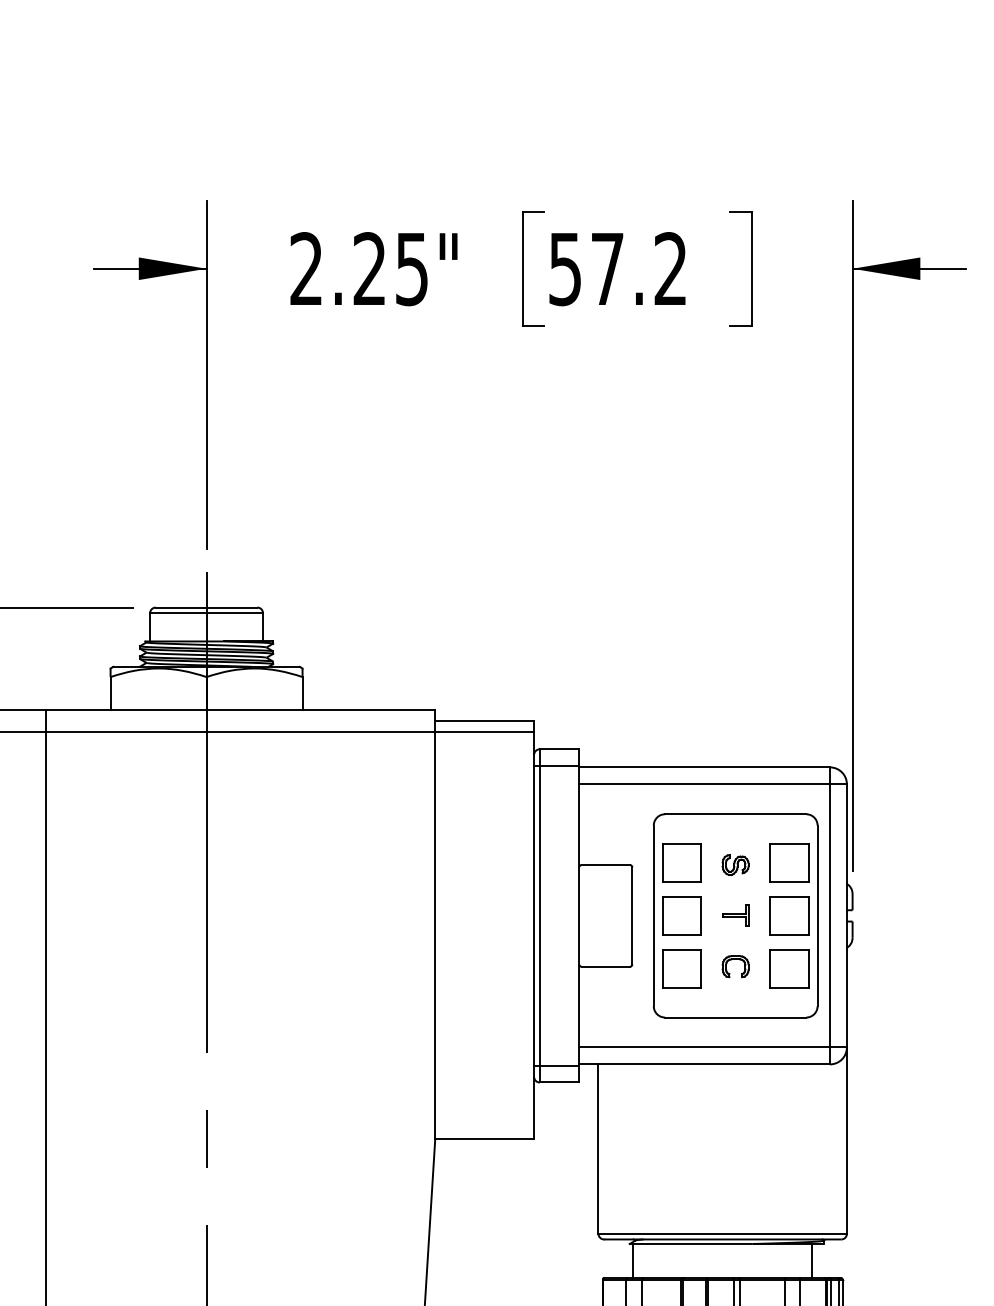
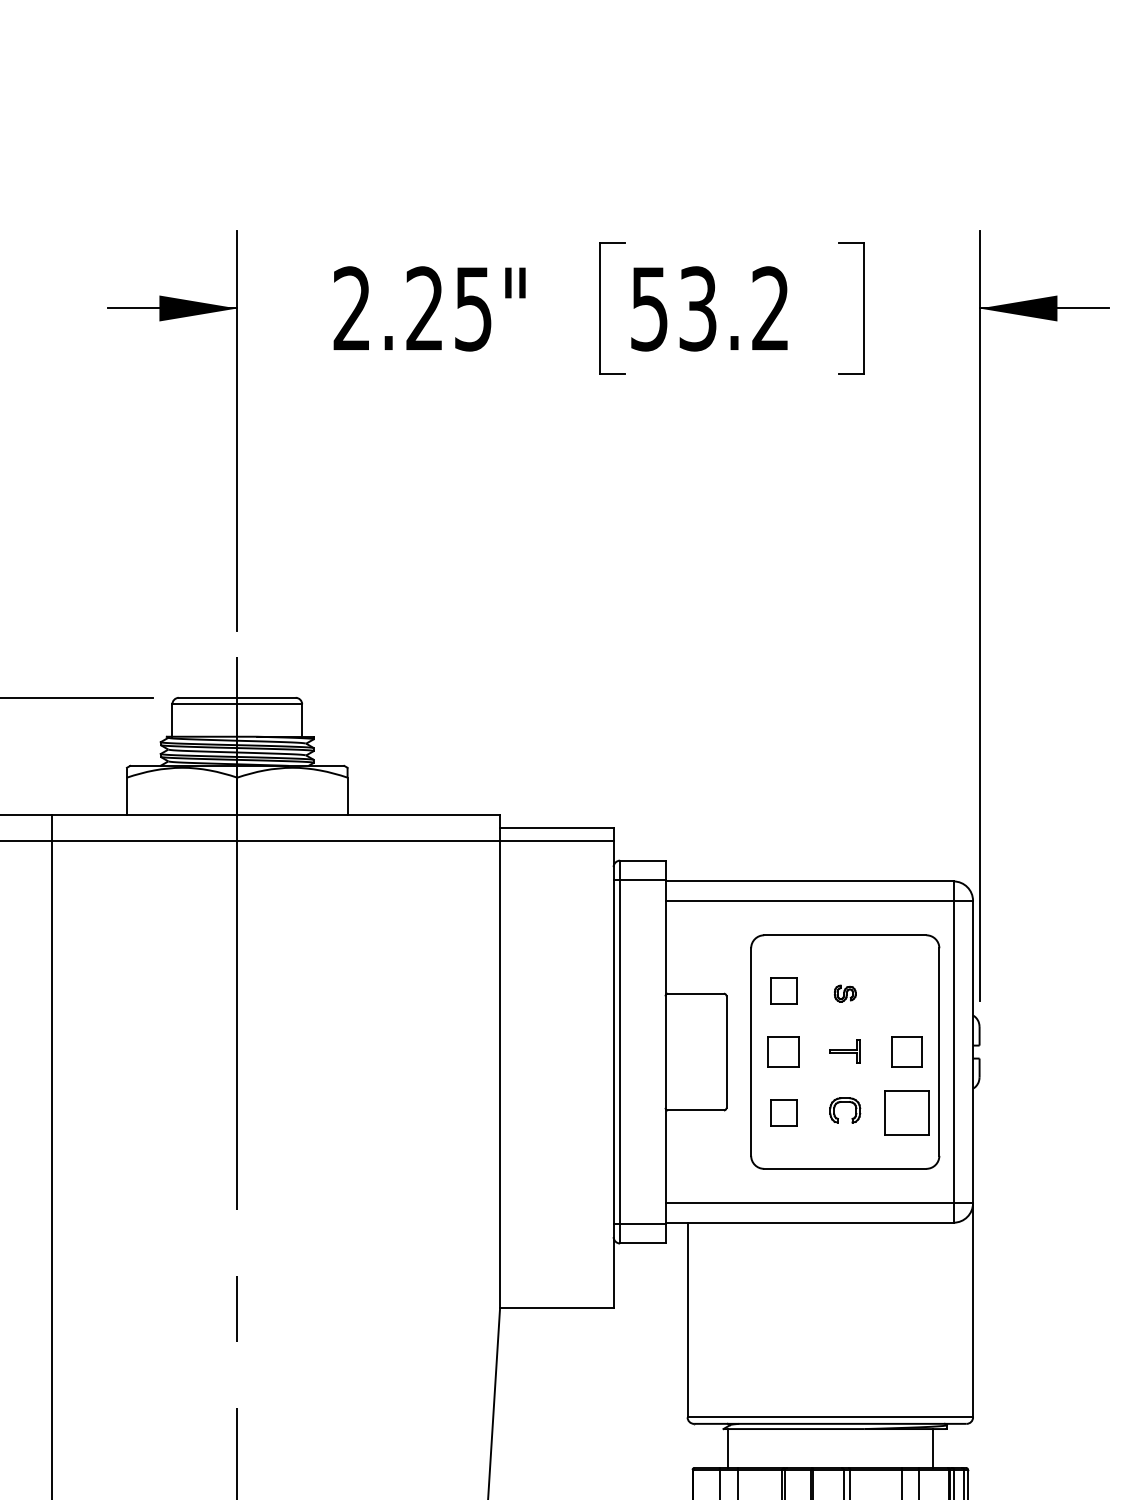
text: (607, 268) -> (697, 308), 57.2 -> 53.2
part: (681, 862) -> (783, 990), size x0.6
part: (788, 862) -> (906, 990), removed
part: (735, 864) -> (845, 993), size x0.7
part: (681, 915) -> (783, 1051), size x0.7
part: (788, 915) -> (906, 1051), size x0.7
part: (681, 968) -> (783, 1112), size x0.6

